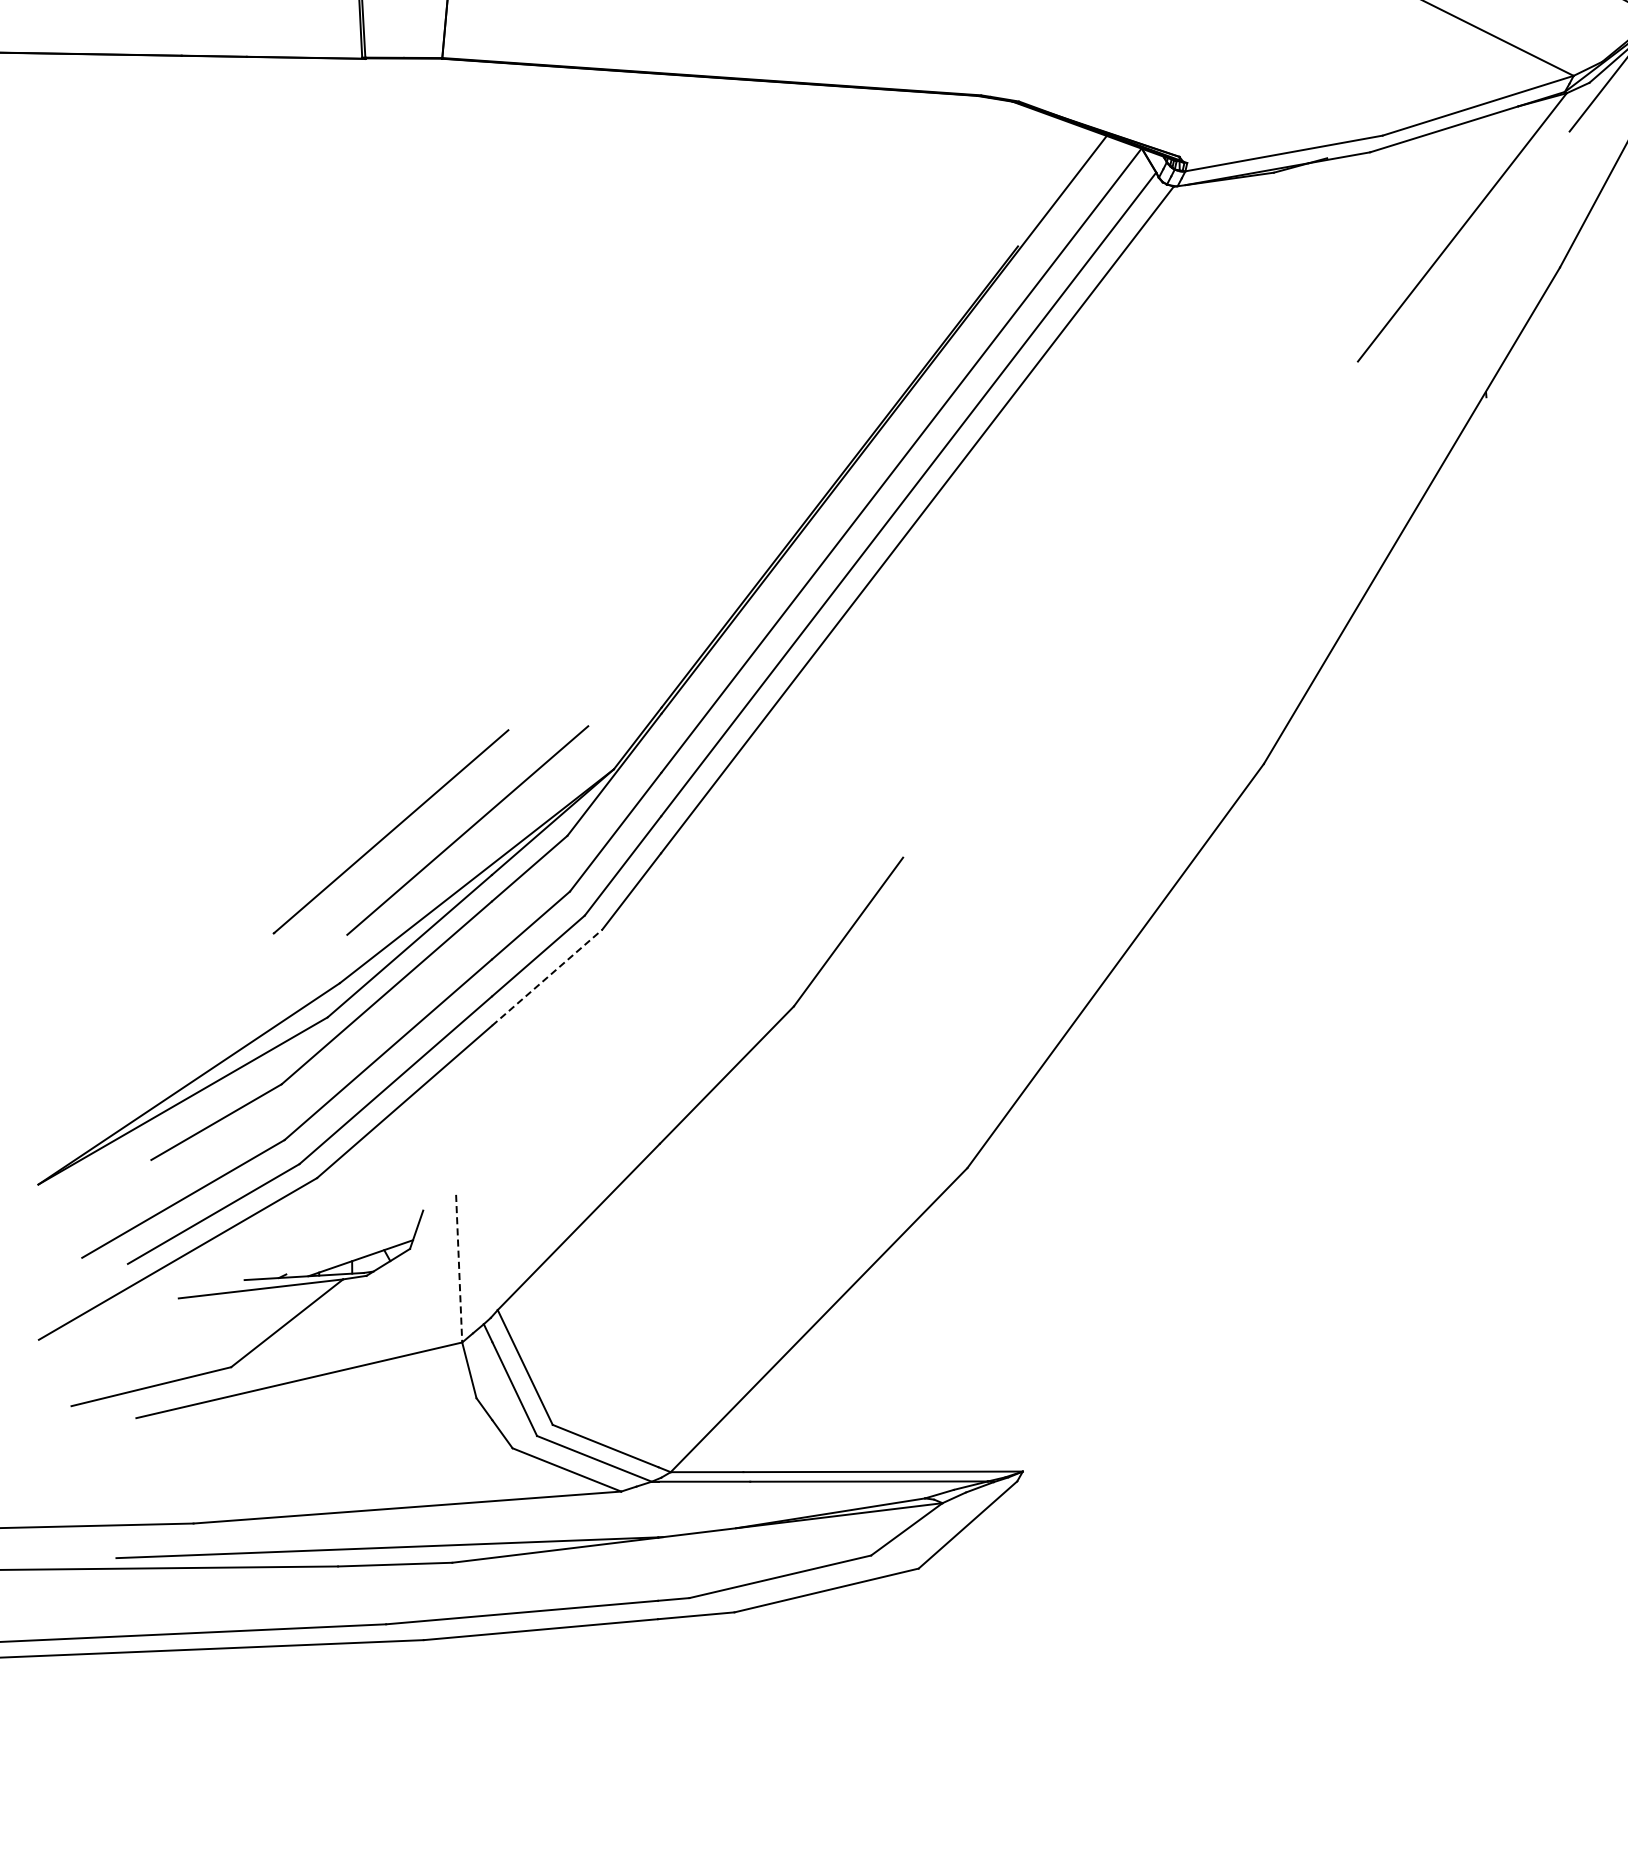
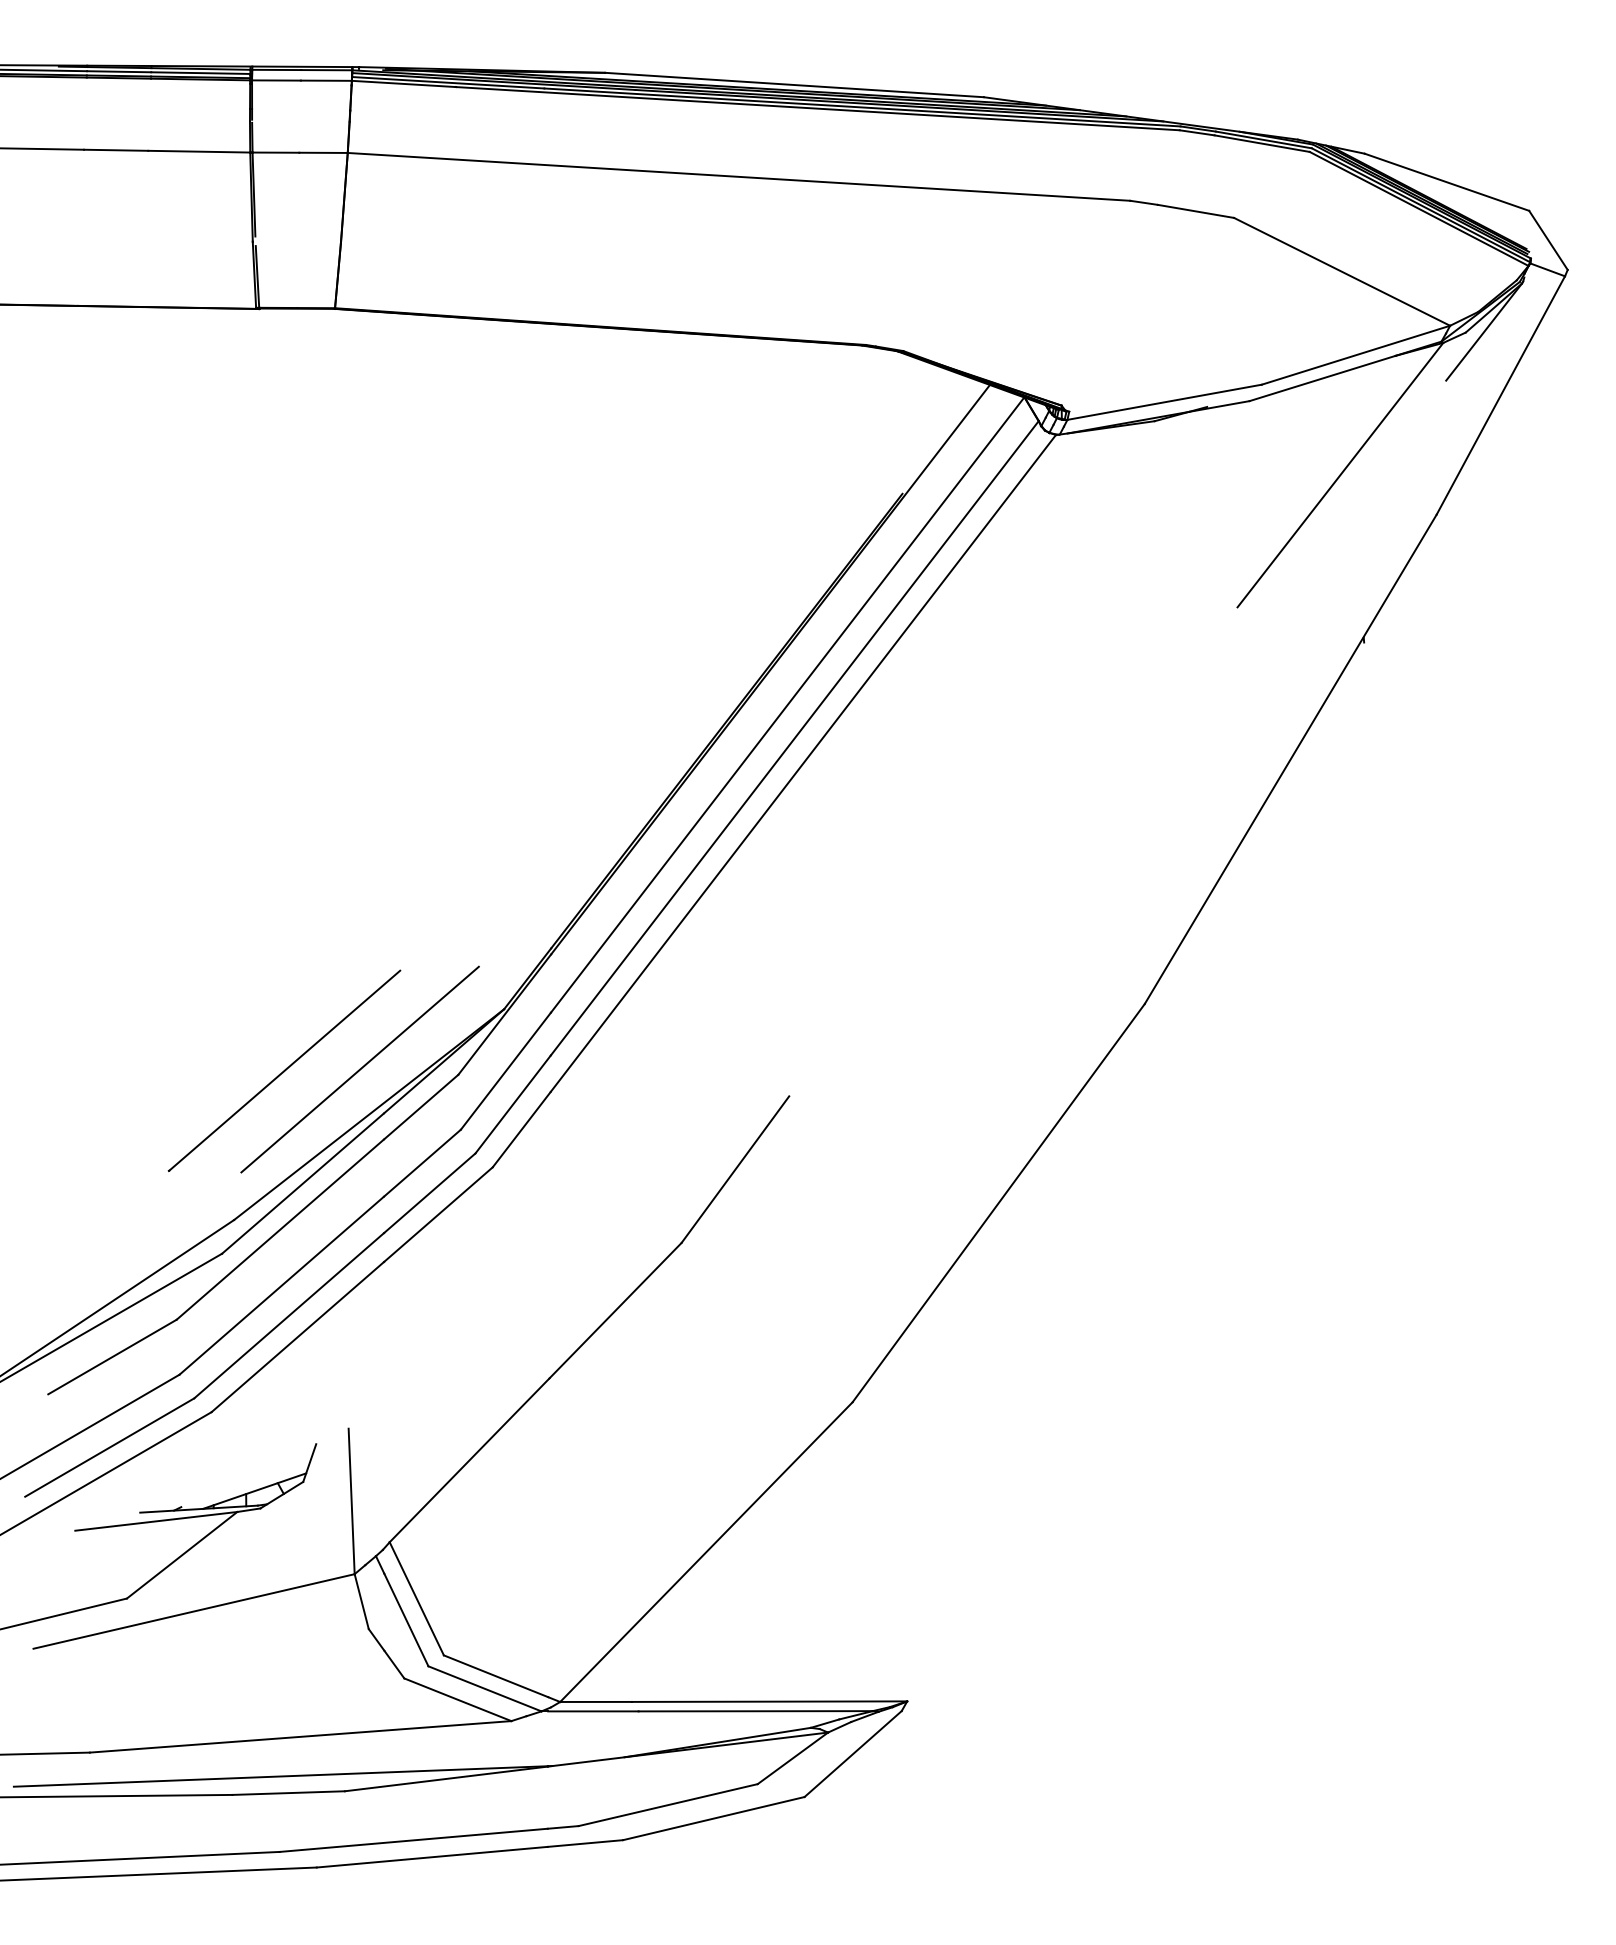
line: (547, 977) -> (438, 1214), dashed -> solid
line: (459, 1268) -> (351, 1501), dashed -> solid

